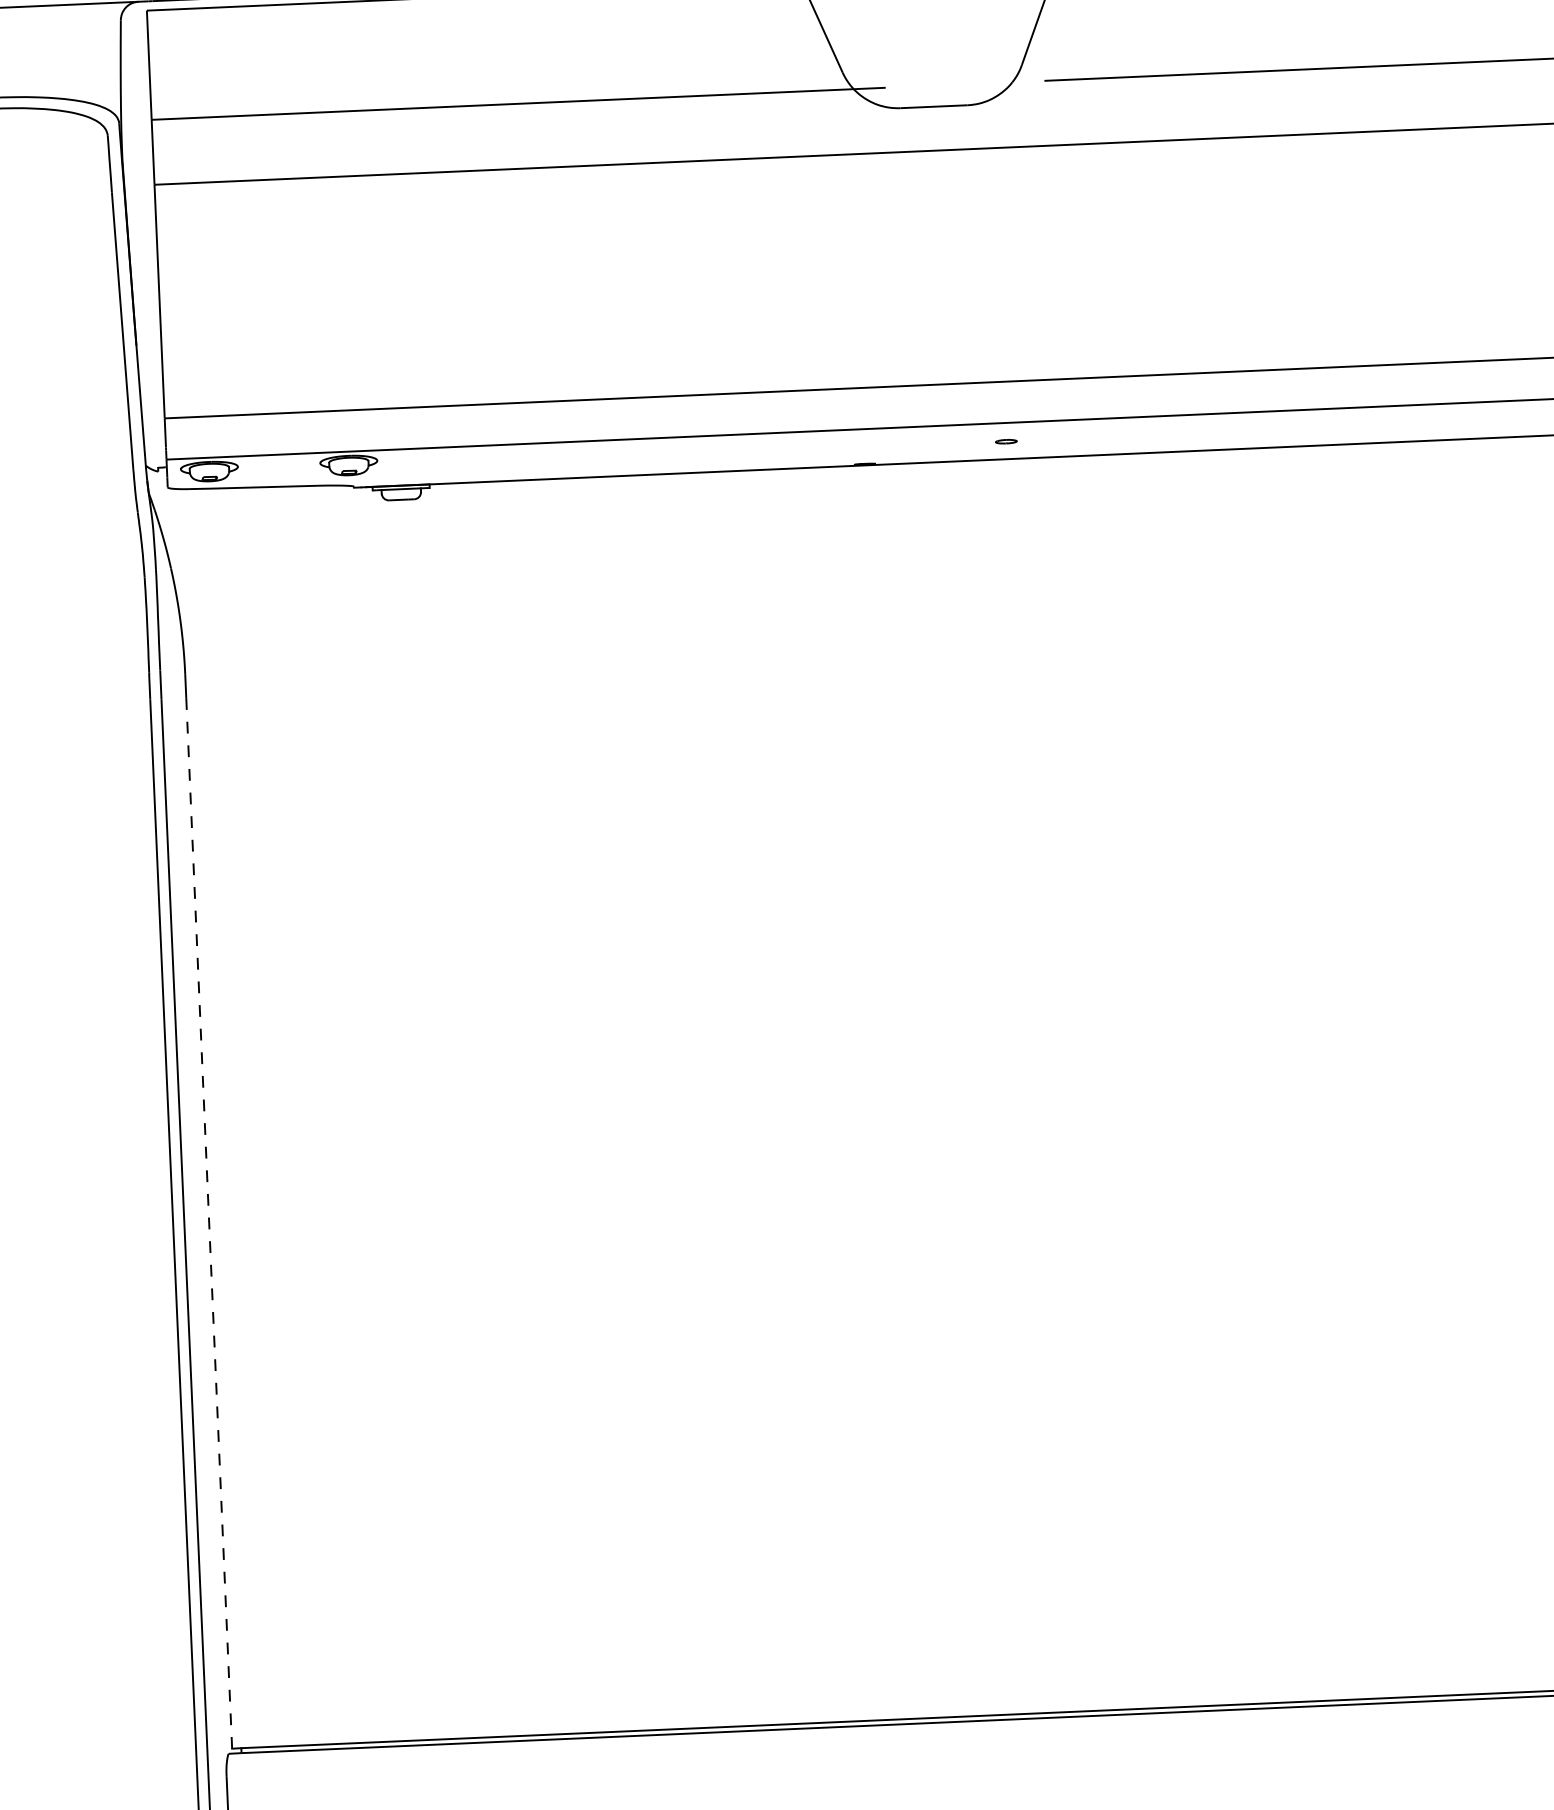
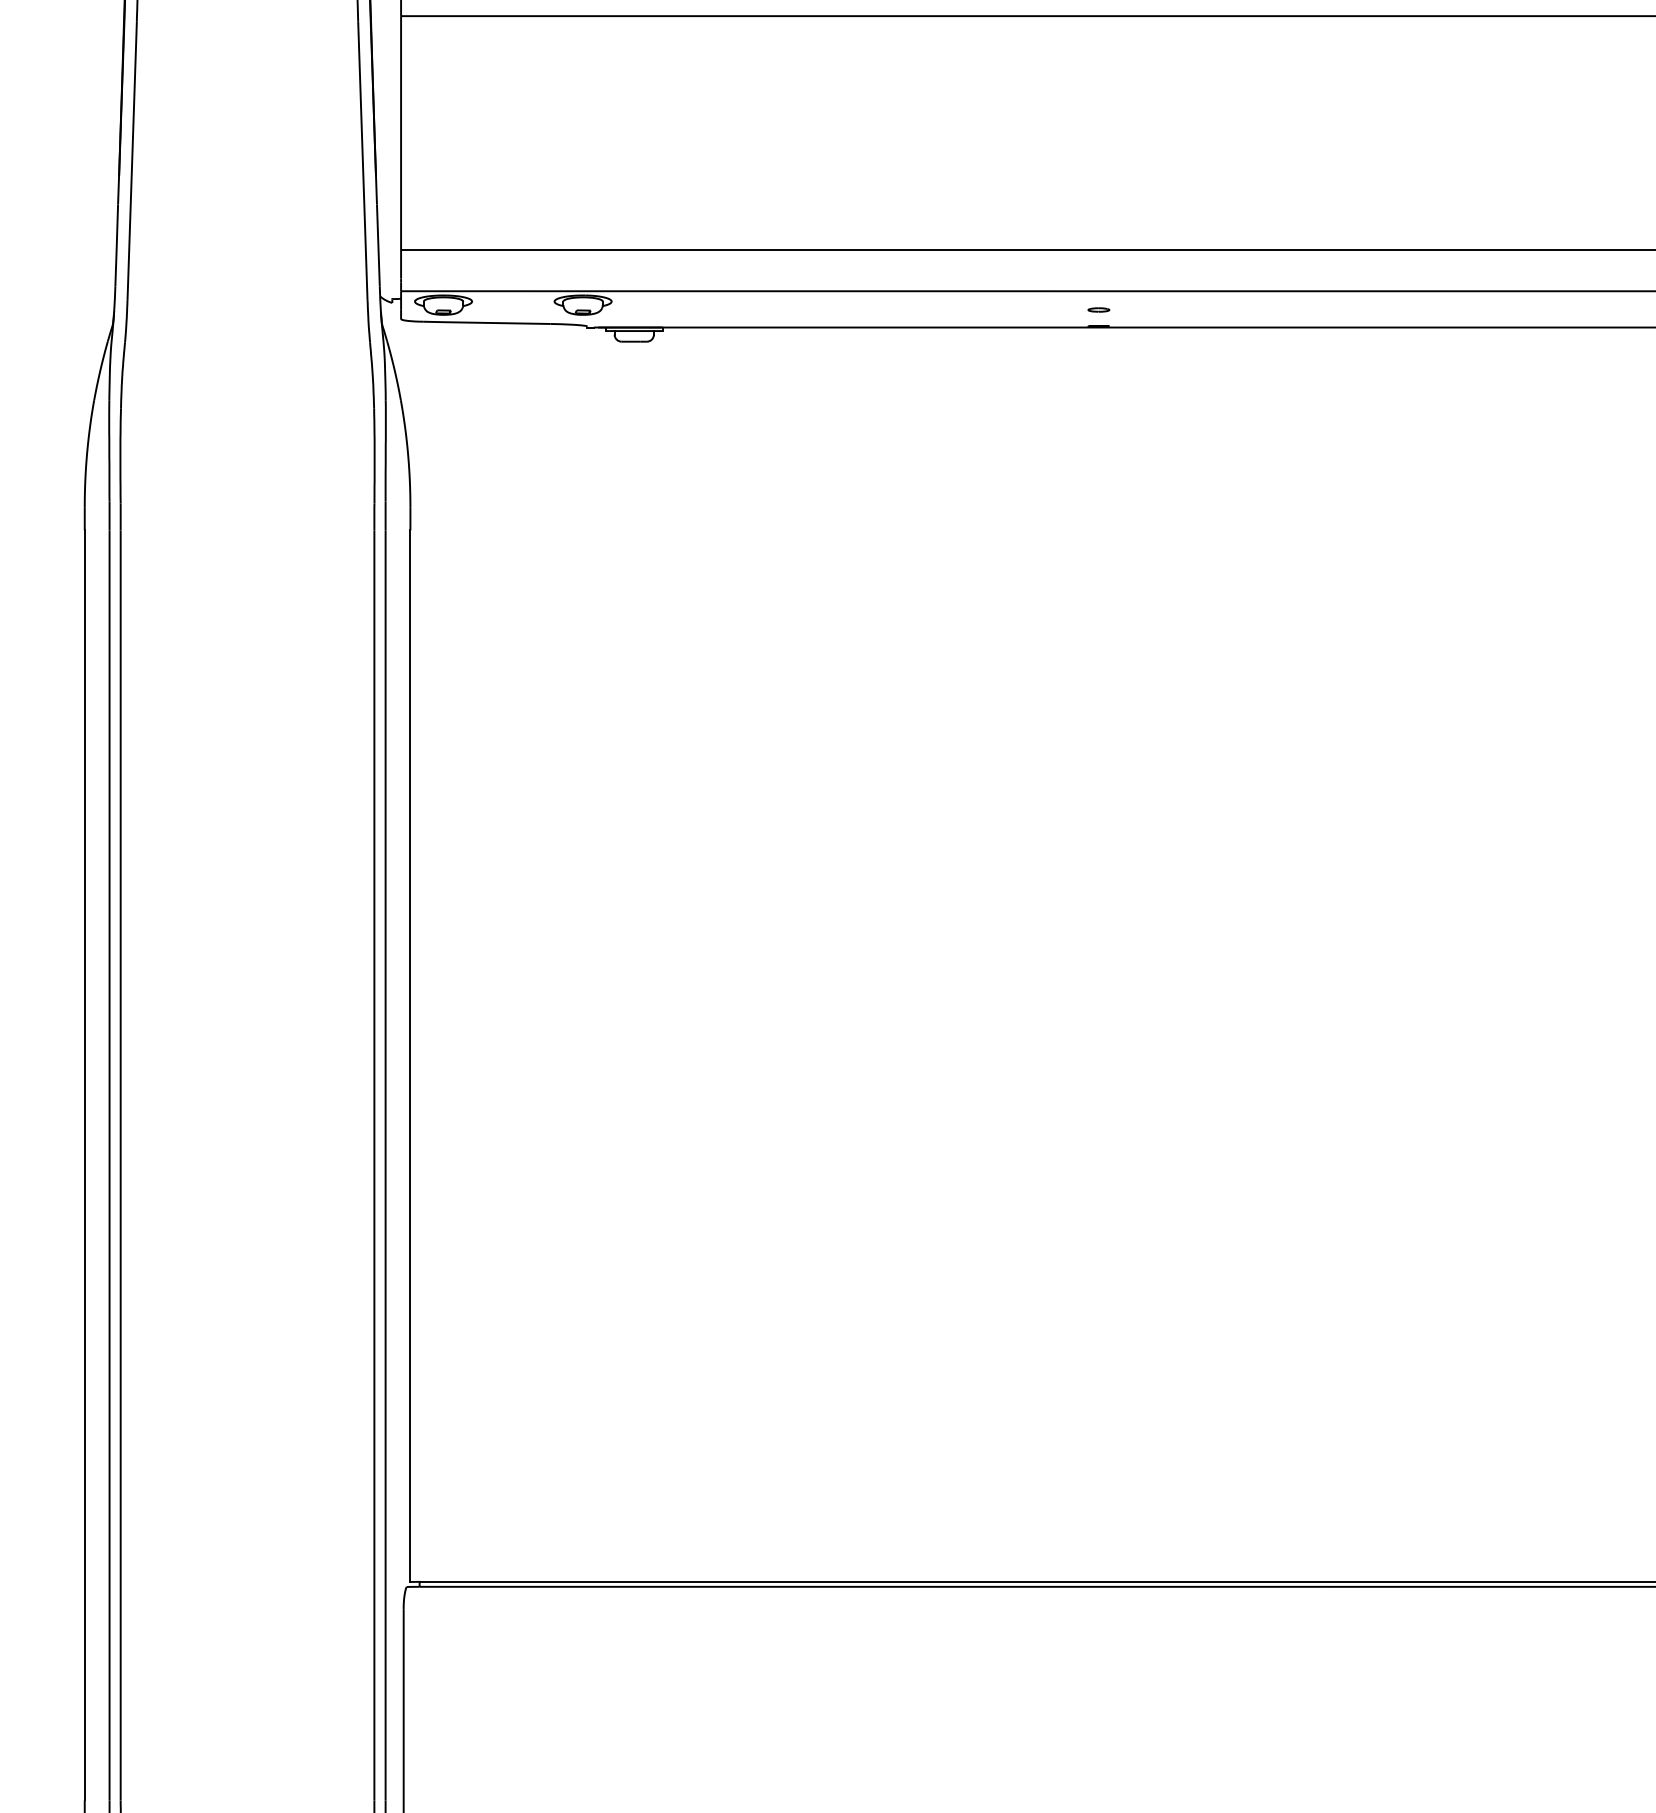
part: (1005, 441) -> (1098, 309), moved
line: (209, 1223) -> (410, 1056), dashed -> solid

